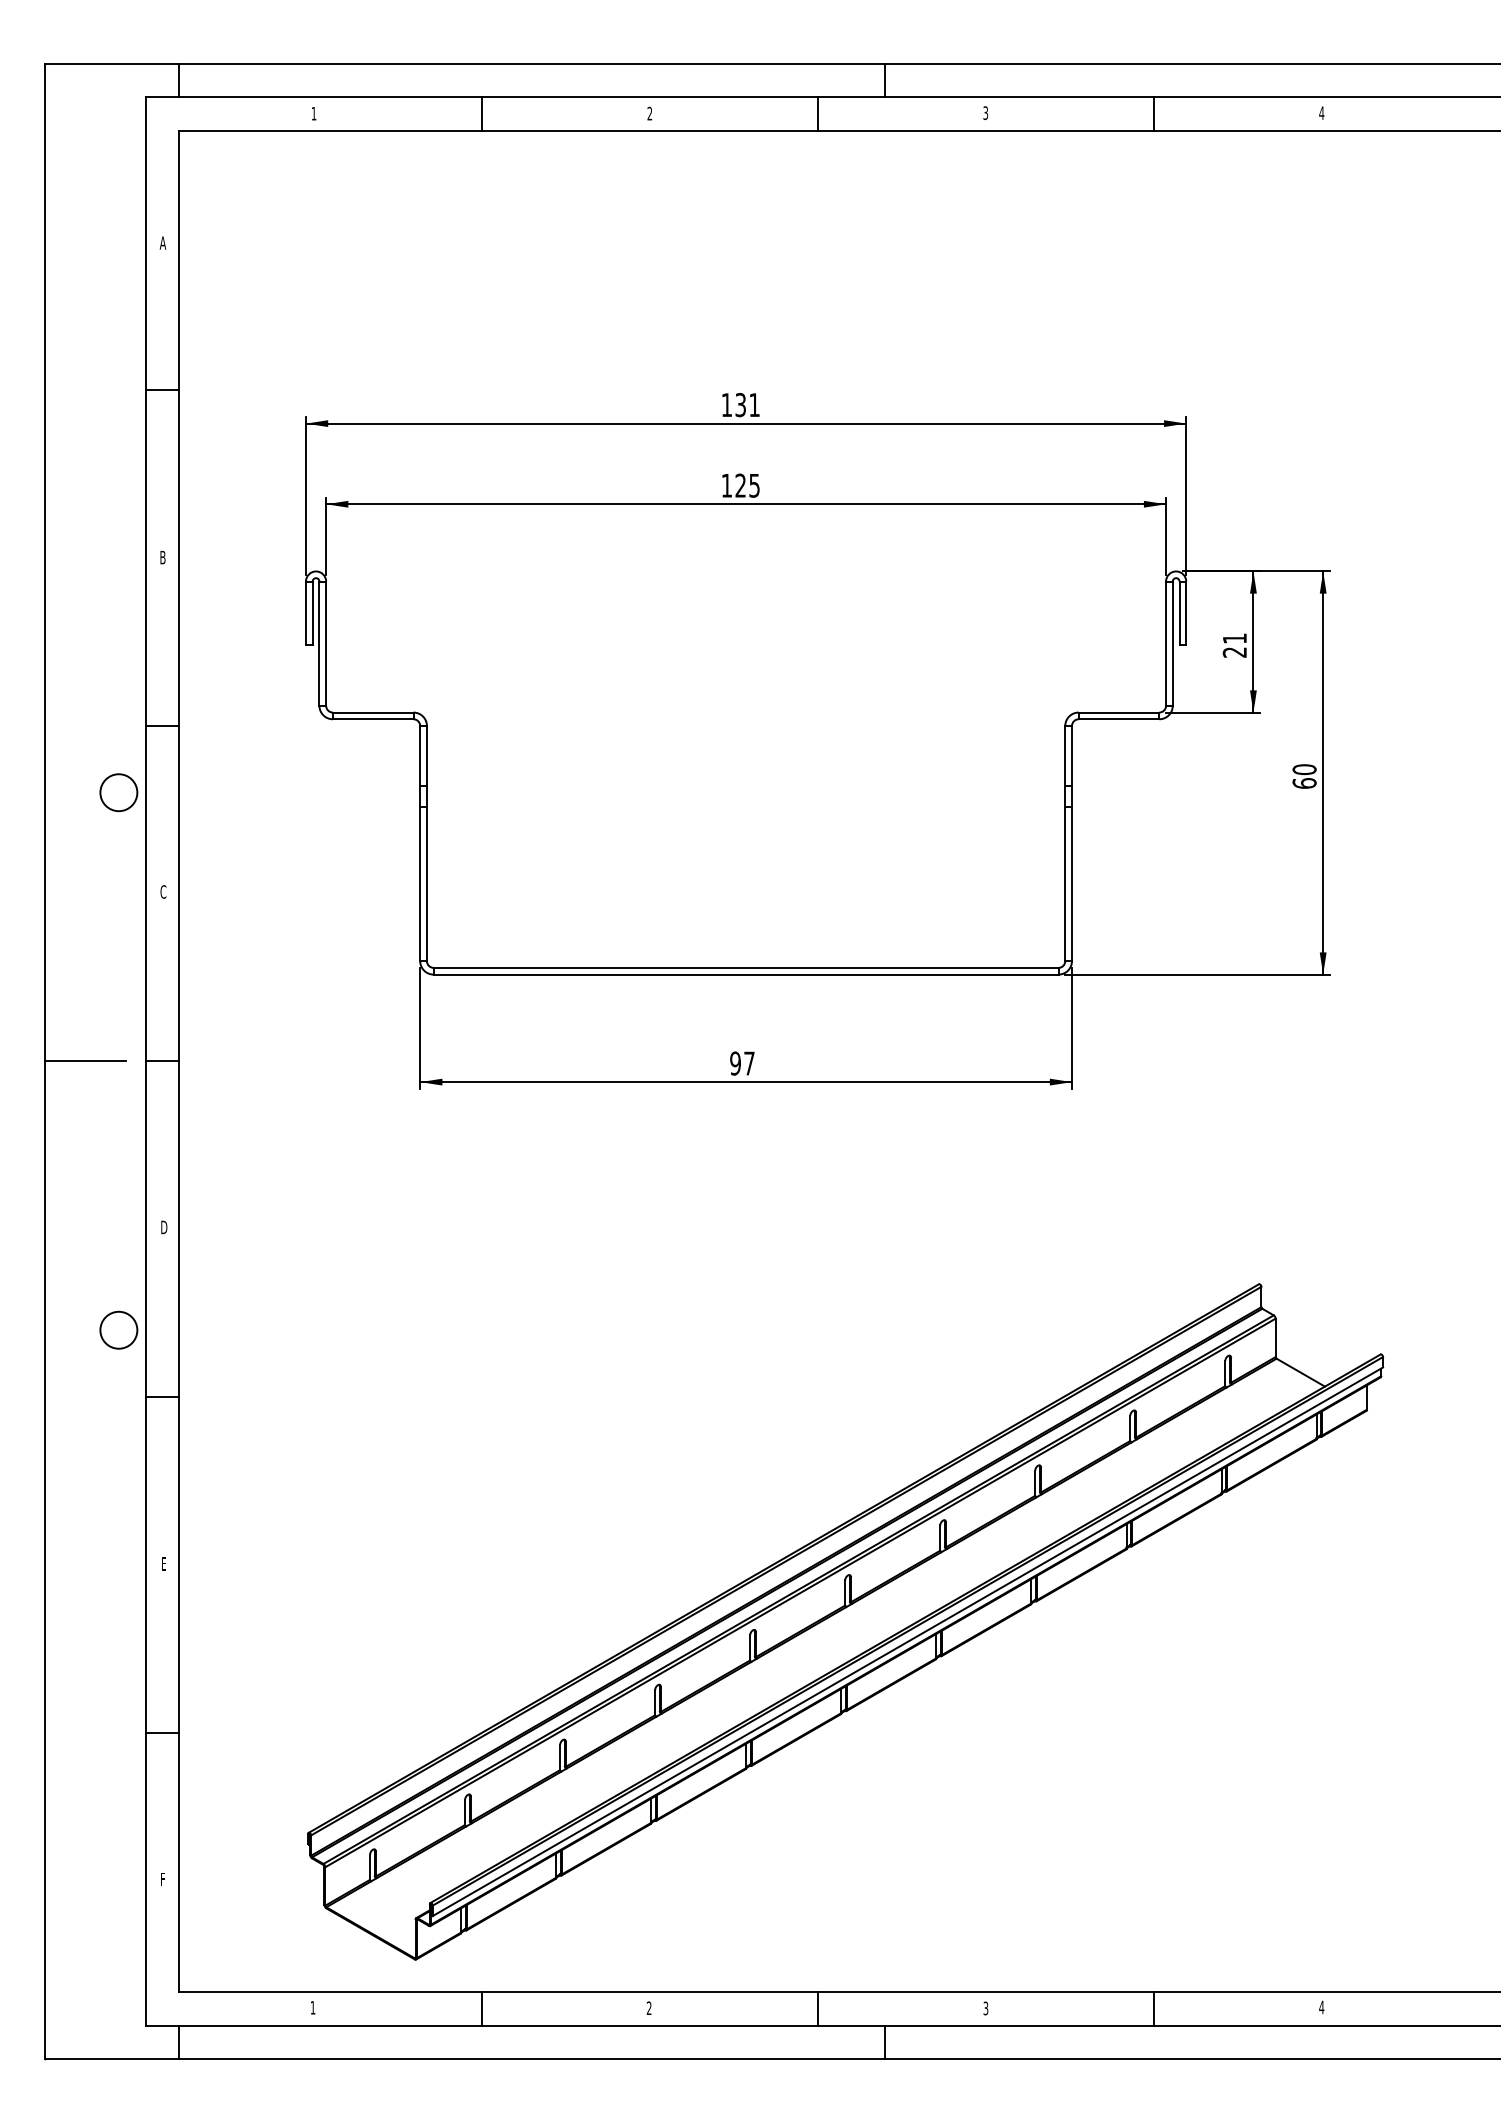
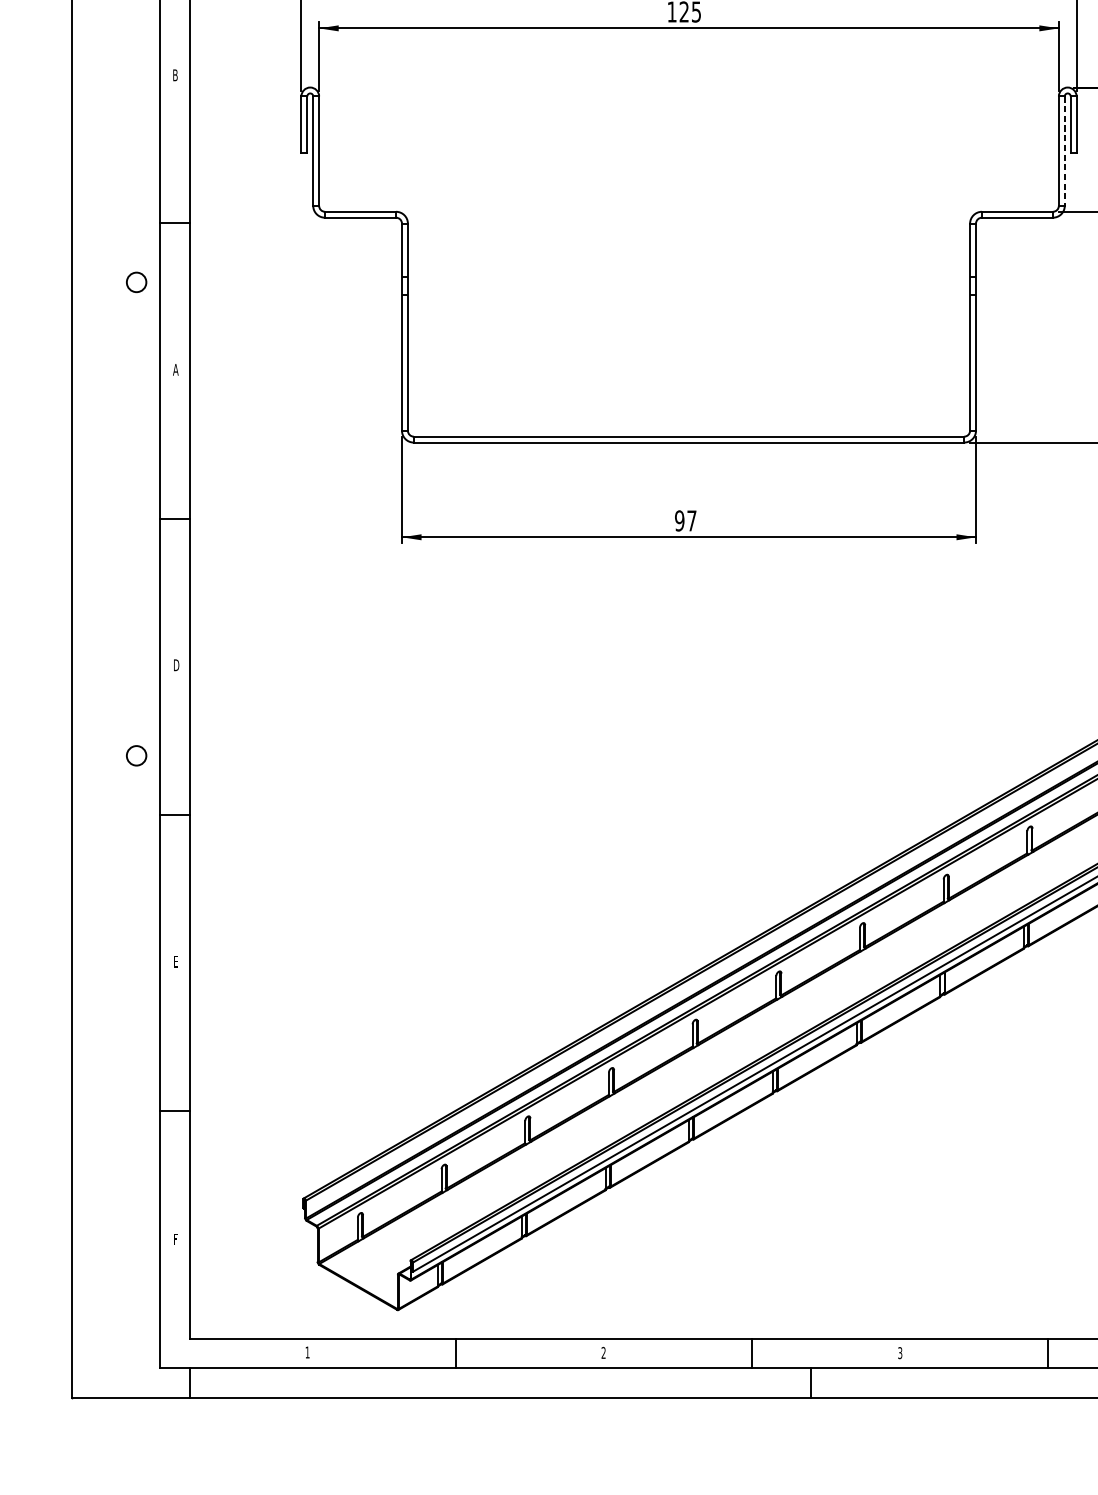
line: (1172, 644) -> (1064, 151), solid -> dashed
circle: (118, 792) -> (136, 282), size x0.6
text: (163, 891) -> (175, 369), C -> A
line: (84, 1061) -> (106, 519), removed
circle: (118, 1329) -> (136, 755), size x0.6

